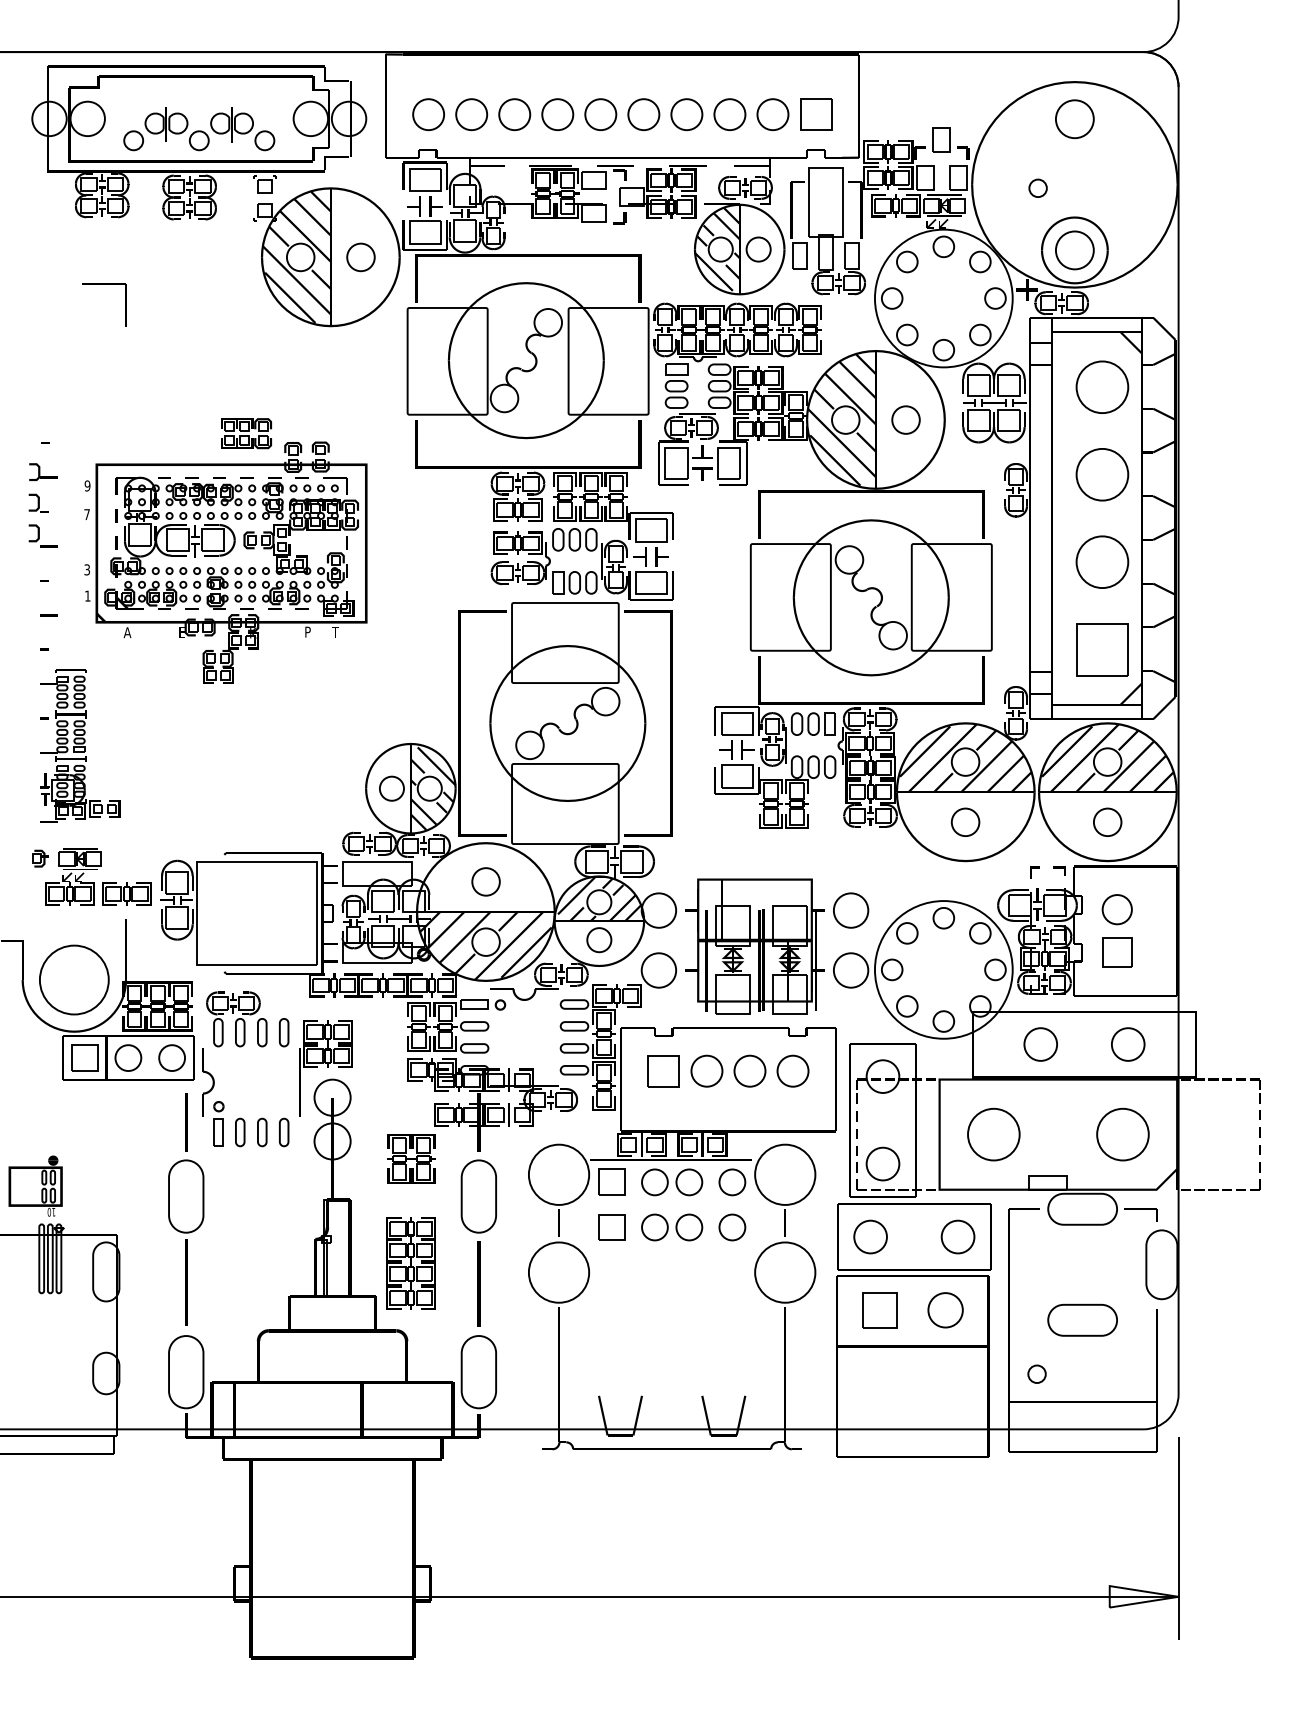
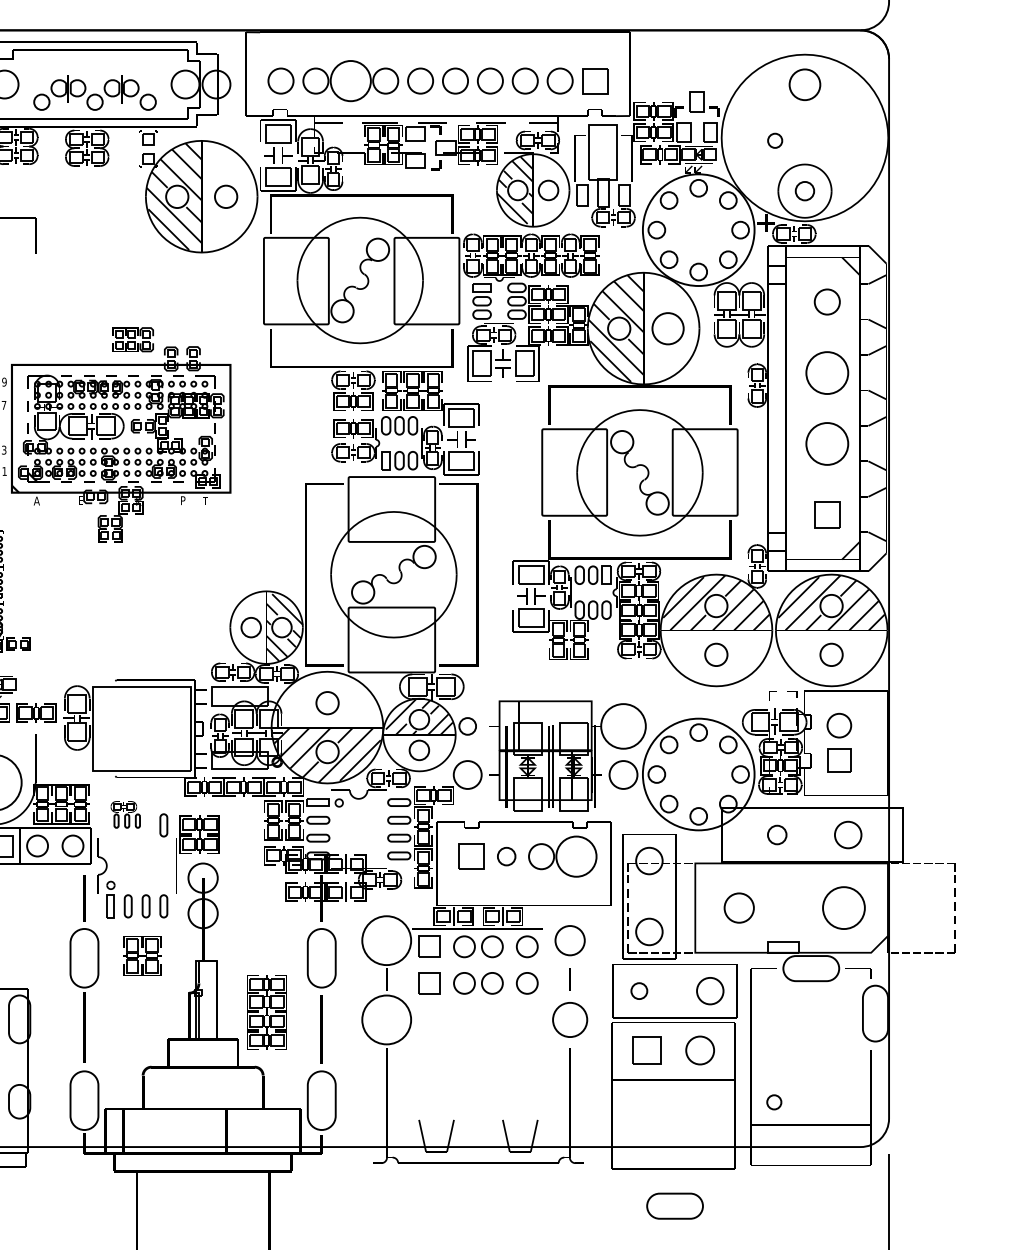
circle: (514, 114) -> (350, 80), size x1.6
circle: (1074, 250) -> (804, 191), size x0.6
circle: (1102, 386) -> (827, 301), size x0.6
circle: (905, 419) -> (667, 328), size x1.4
part: (1102, 649) -> (827, 514), size x0.6
circle: (658, 910) -> (467, 726), size x0.6
circle: (850, 910) -> (623, 726), size x1.6
part: (236, 1019) -> (125, 814), size x0.6
circle: (1040, 1044) -> (777, 835), size x0.7
circle: (706, 1070) -> (506, 856), size x0.7
circle: (792, 1070) -> (576, 856), size x1.6
circle: (993, 1134) -> (738, 907), size x0.7
part: (411, 1158) -> (142, 955), moved
circle: (785, 1174) -> (570, 940), size x0.6
circle: (870, 1236) -> (639, 990), size x0.6
circle: (785, 1272) -> (570, 1019), size x0.7
part: (1082, 1319) -> (674, 1205), moved

